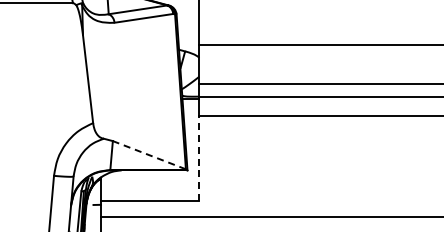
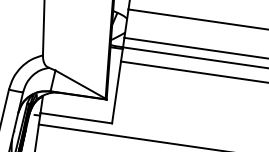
line: (148, 155) -> (79, 84), dashed -> solid
line: (199, 158) -> (116, 92), dashed -> solid

